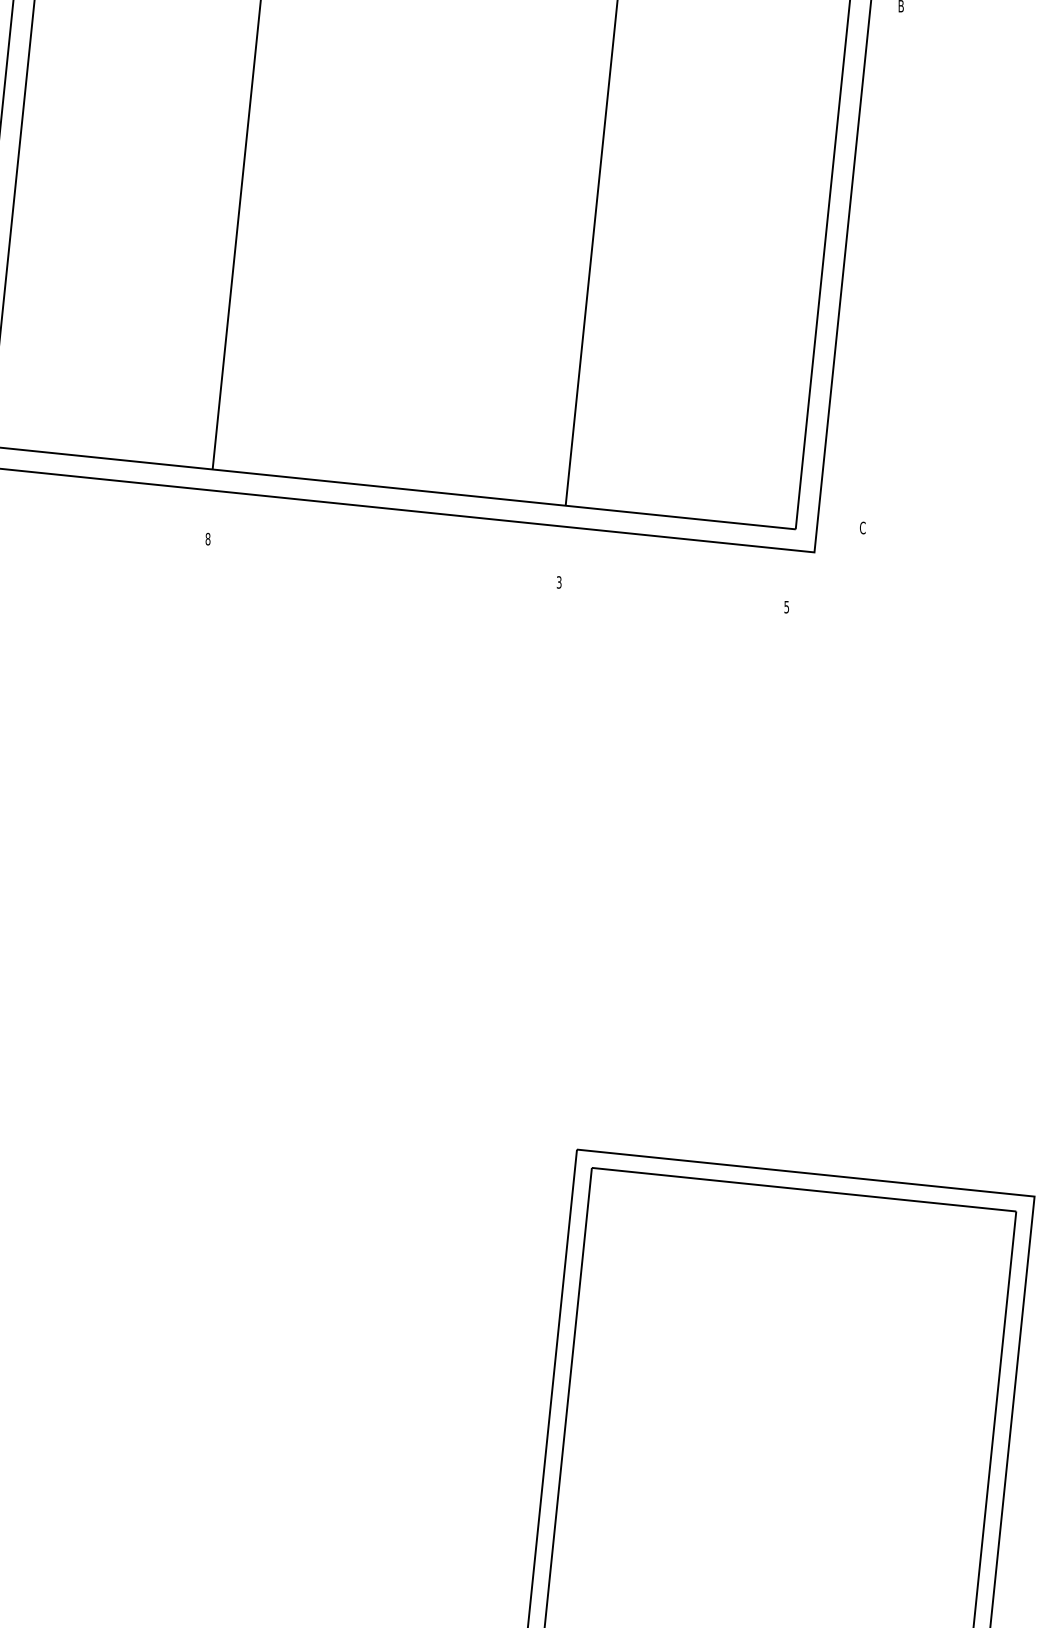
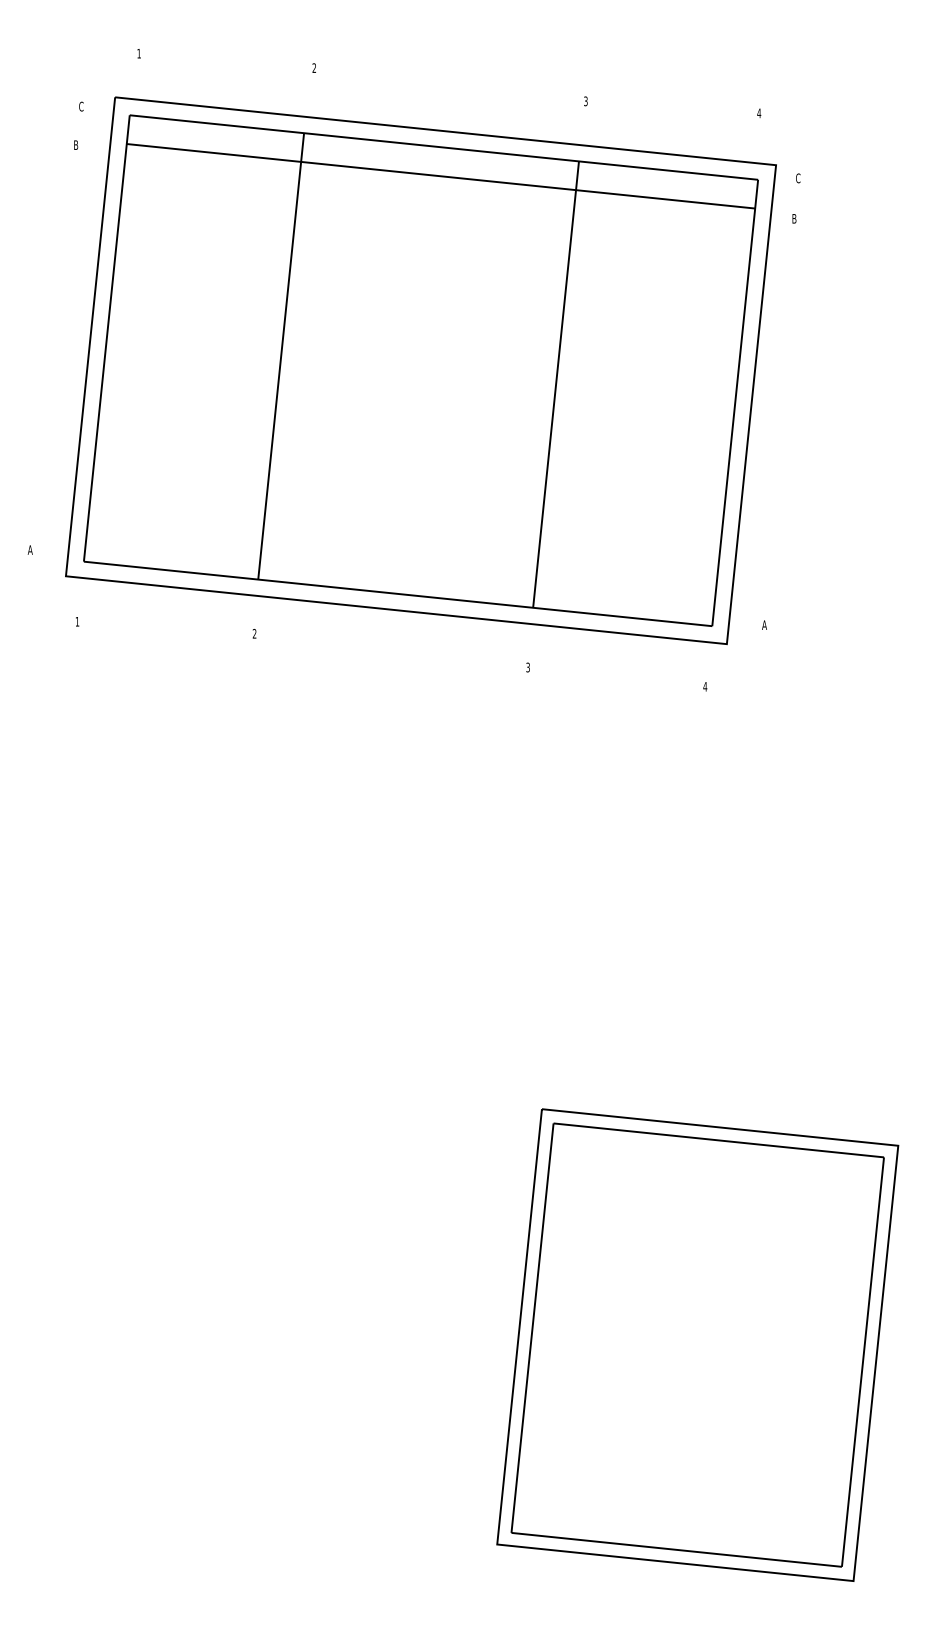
text: (862, 528) -> (764, 625), C -> A
text: (207, 538) -> (254, 633), 8 -> 2
text: (787, 606) -> (705, 686), 5 -> 4

